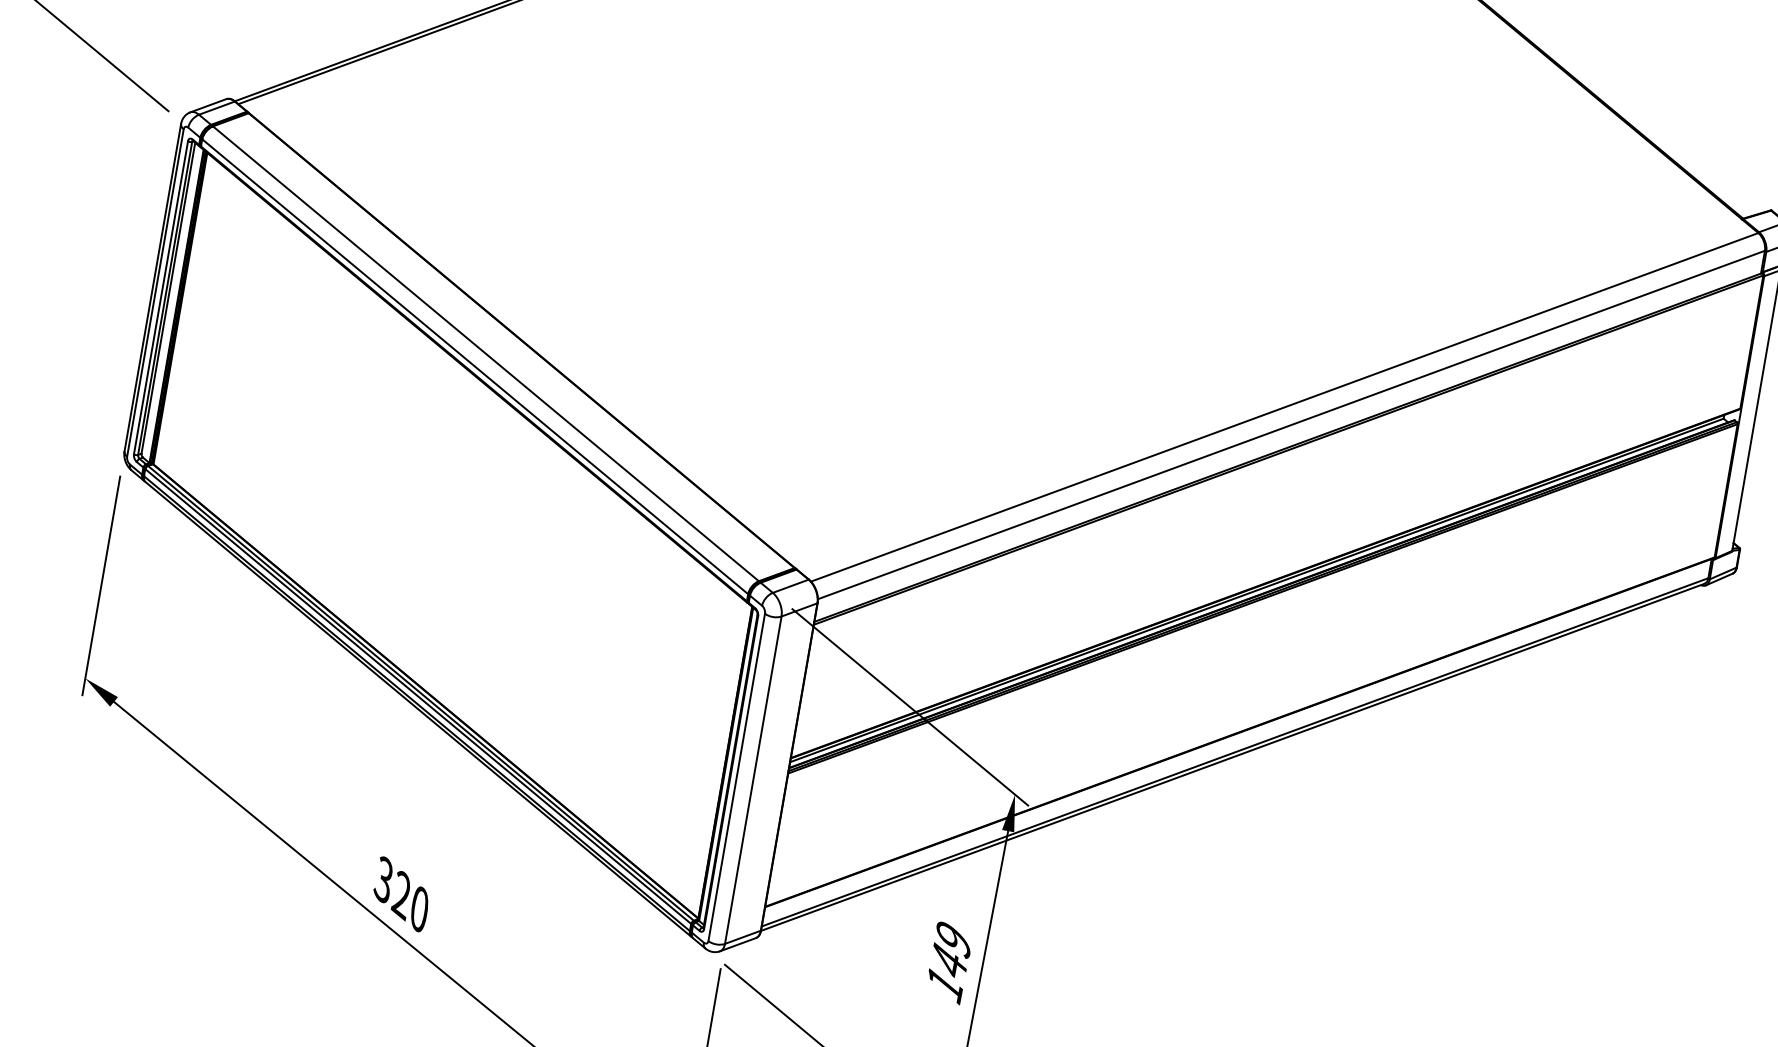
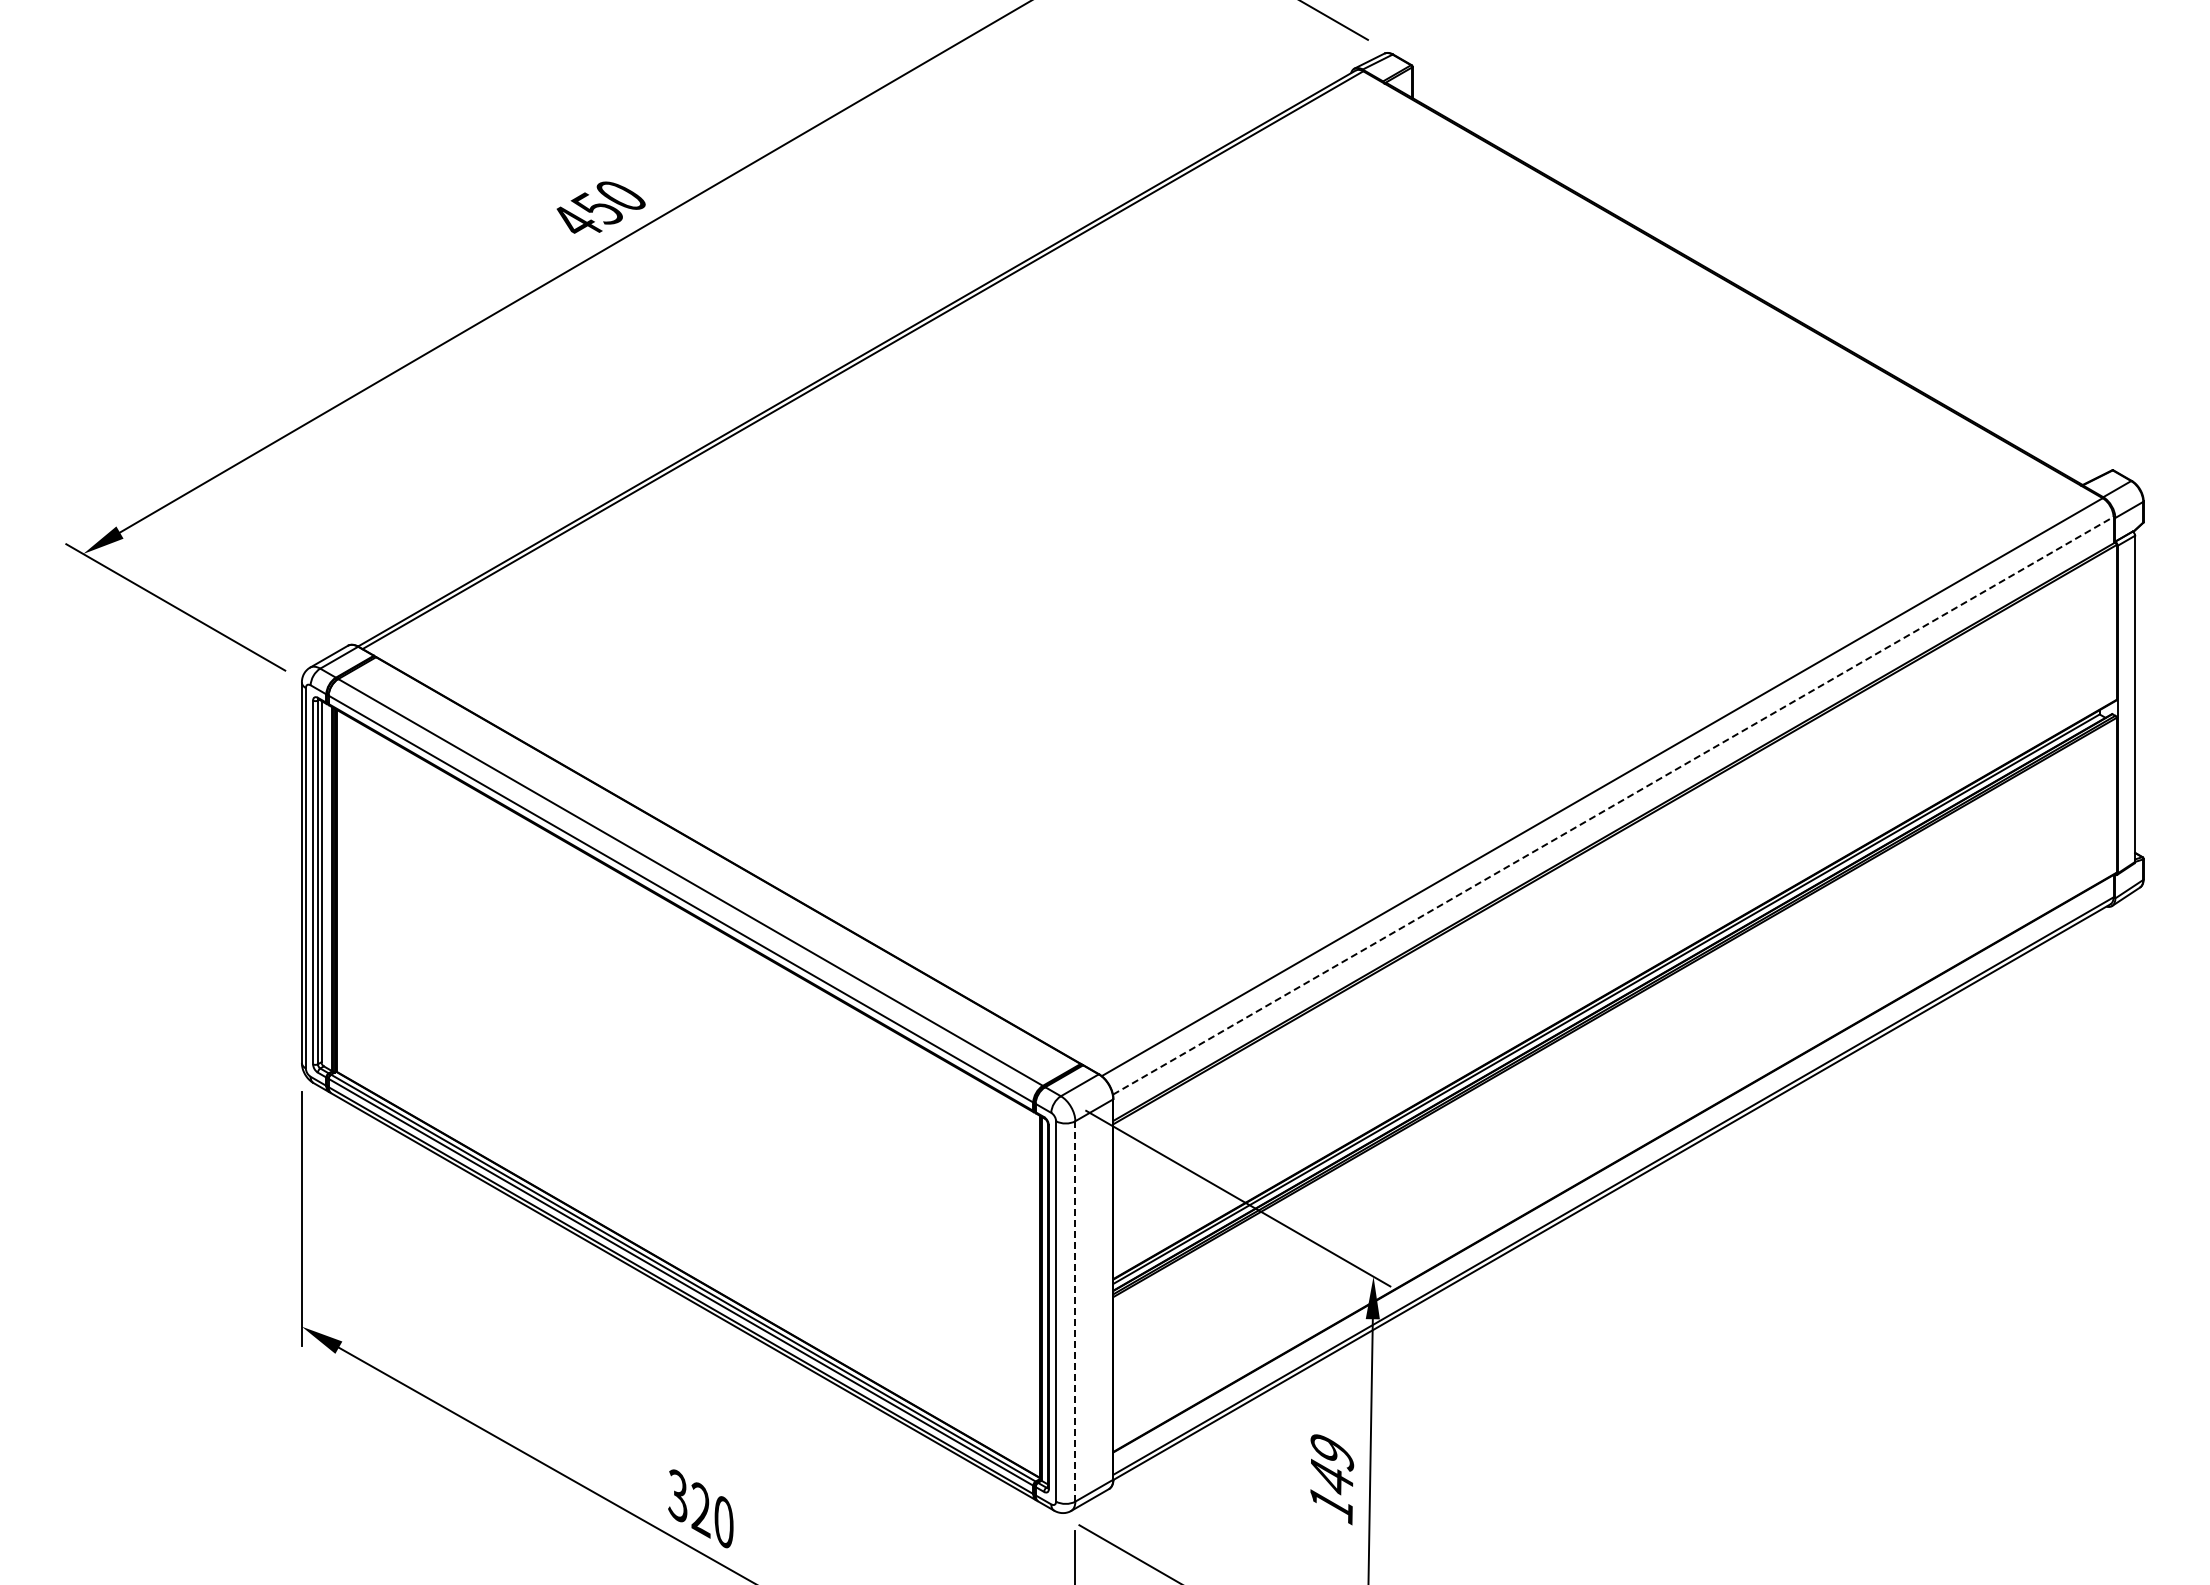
line: (1291, 424) -> (1613, 805), solid -> dashed
line: (753, 779) -> (1075, 1310), solid -> dashed

